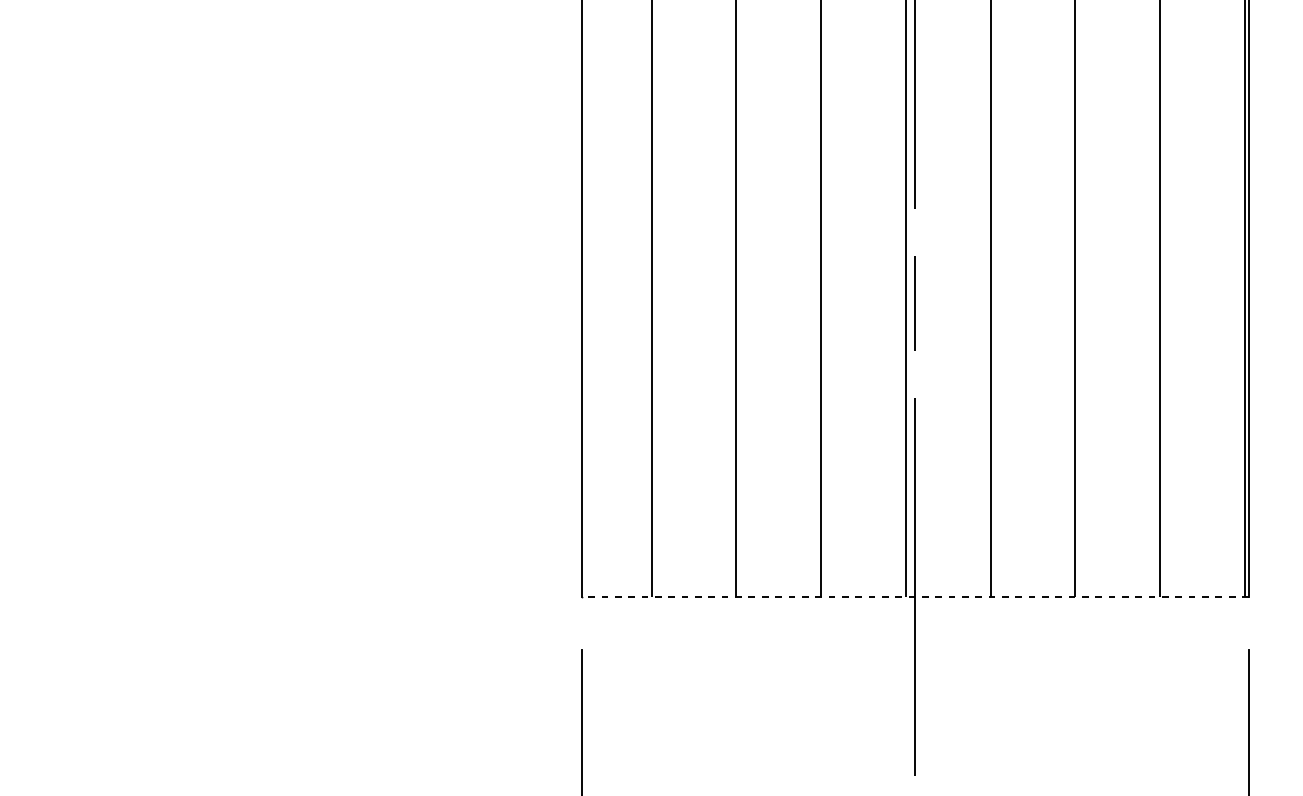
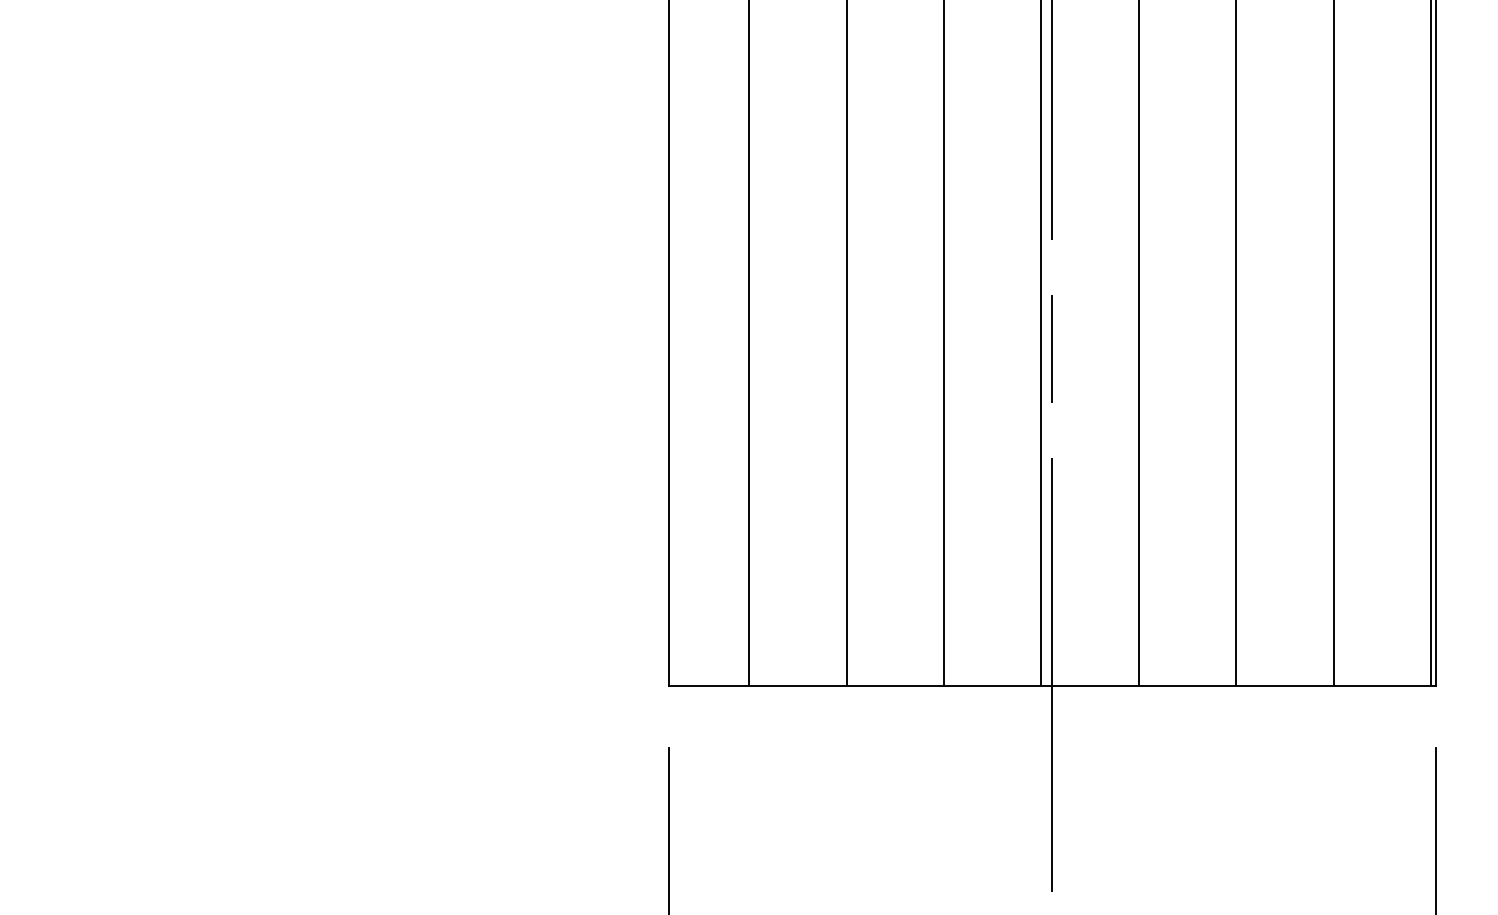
line: (915, 597) -> (1052, 686), dashed -> solid

